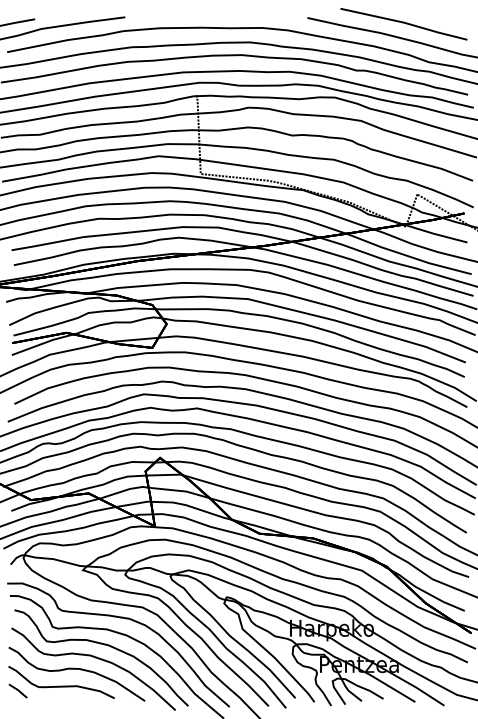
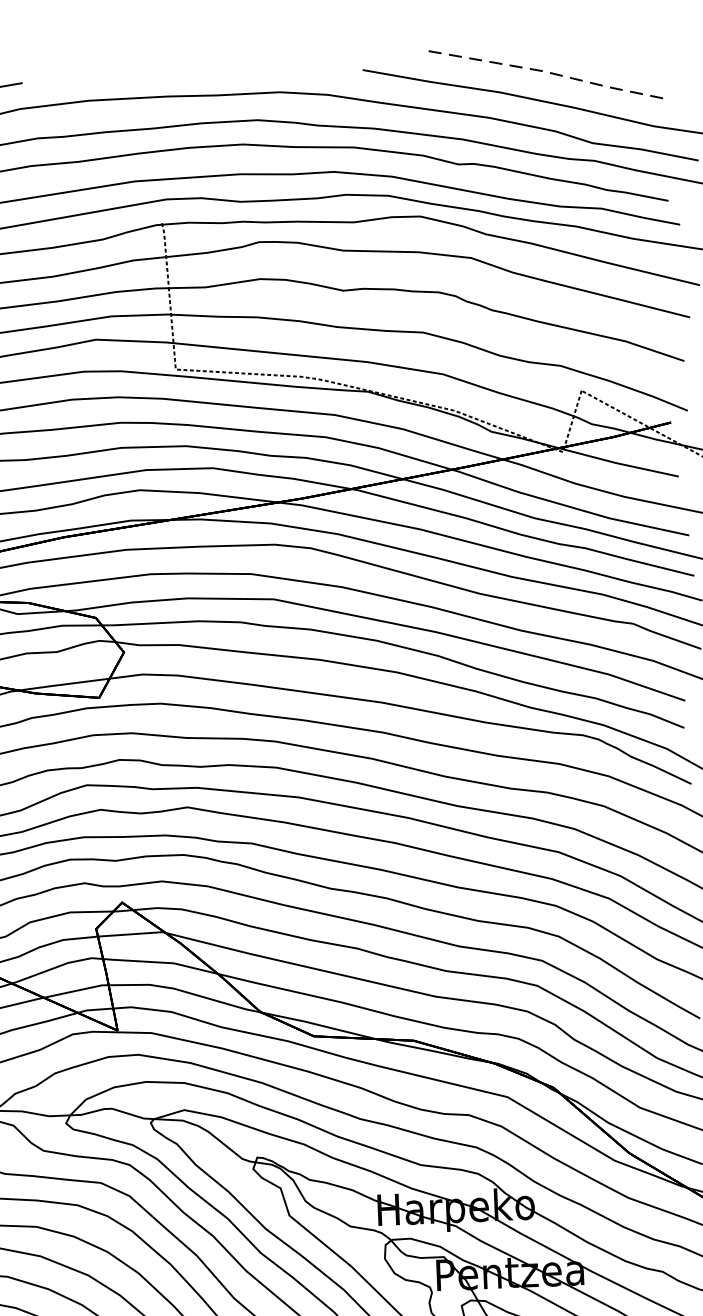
line: (404, 22) -> (544, 70), solid -> dashed

